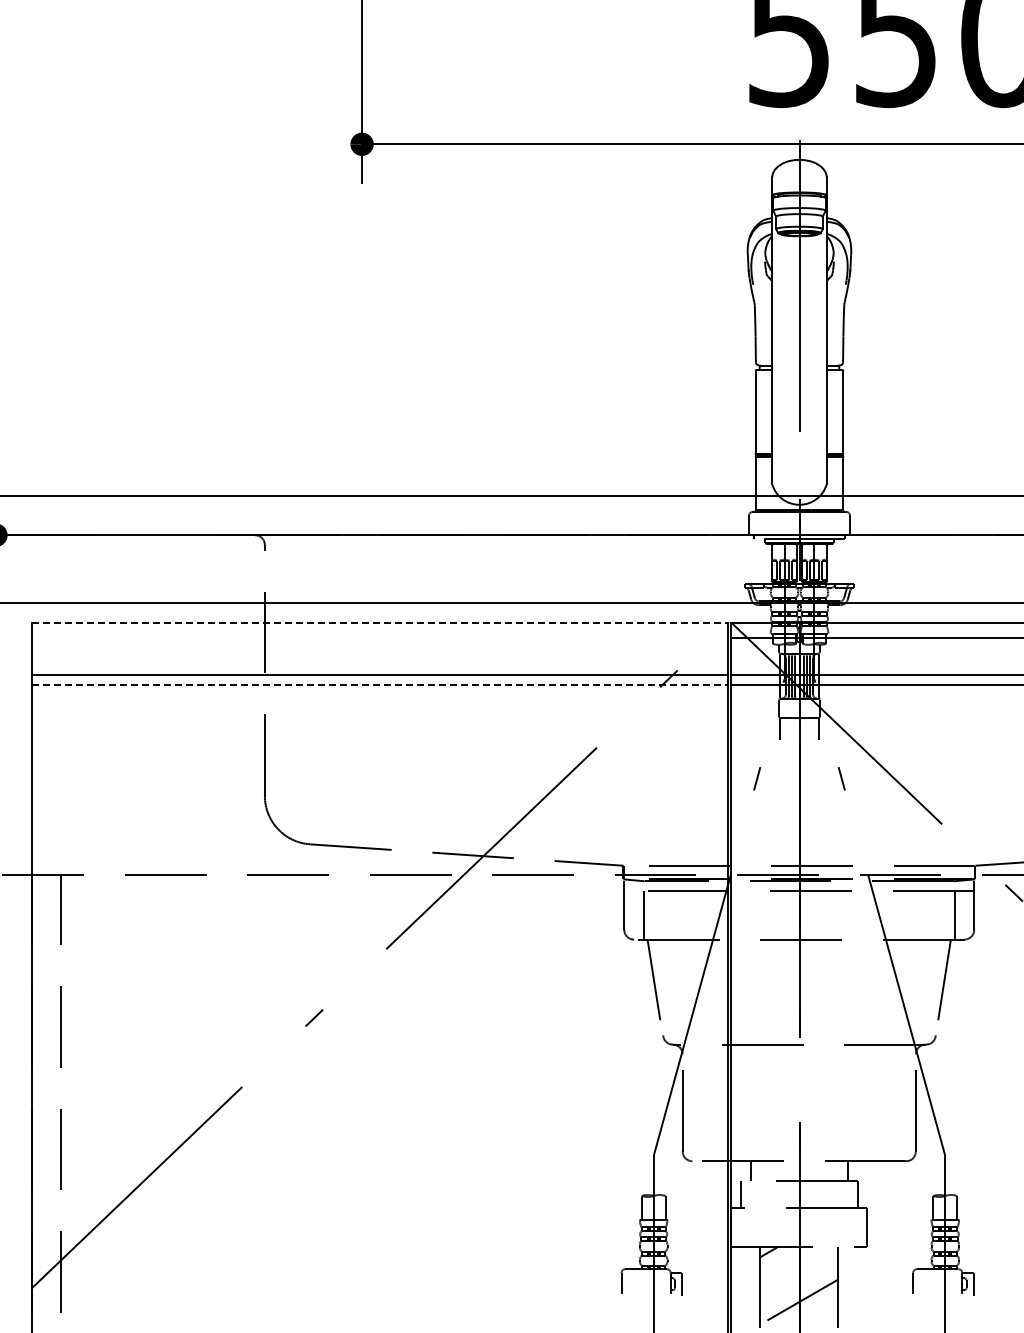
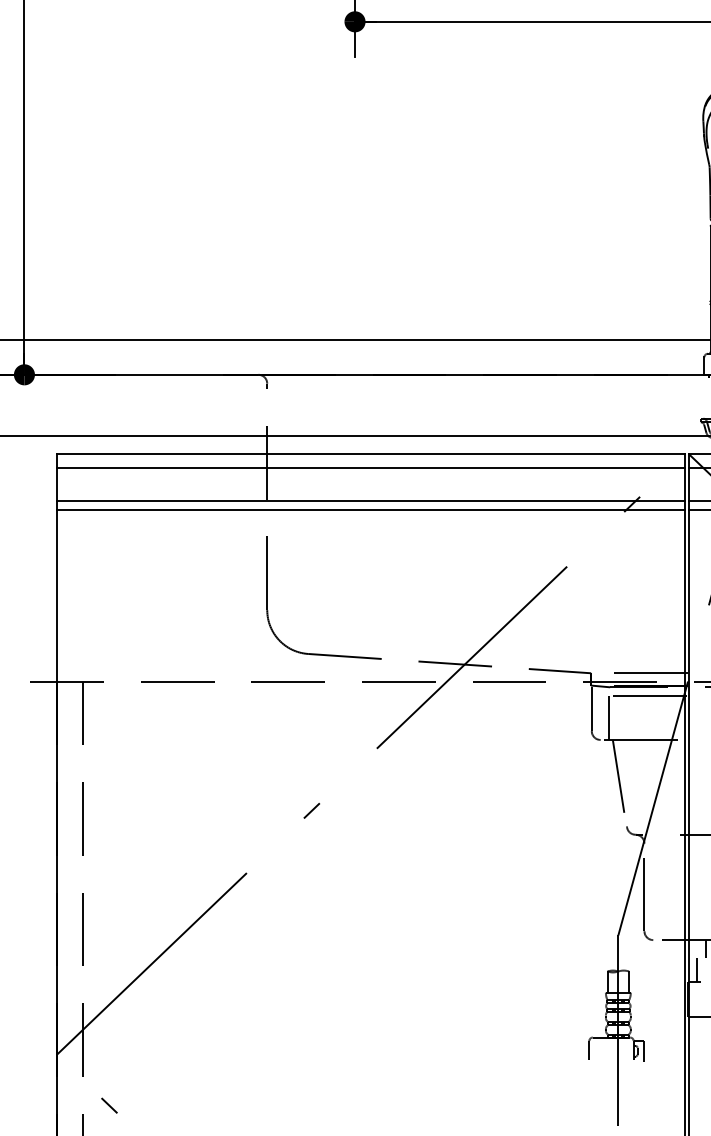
line: (379, 622) -> (370, 453), dashed -> solid
line: (379, 638) -> (370, 468), added
line: (379, 684) -> (370, 509), dashed -> solid

